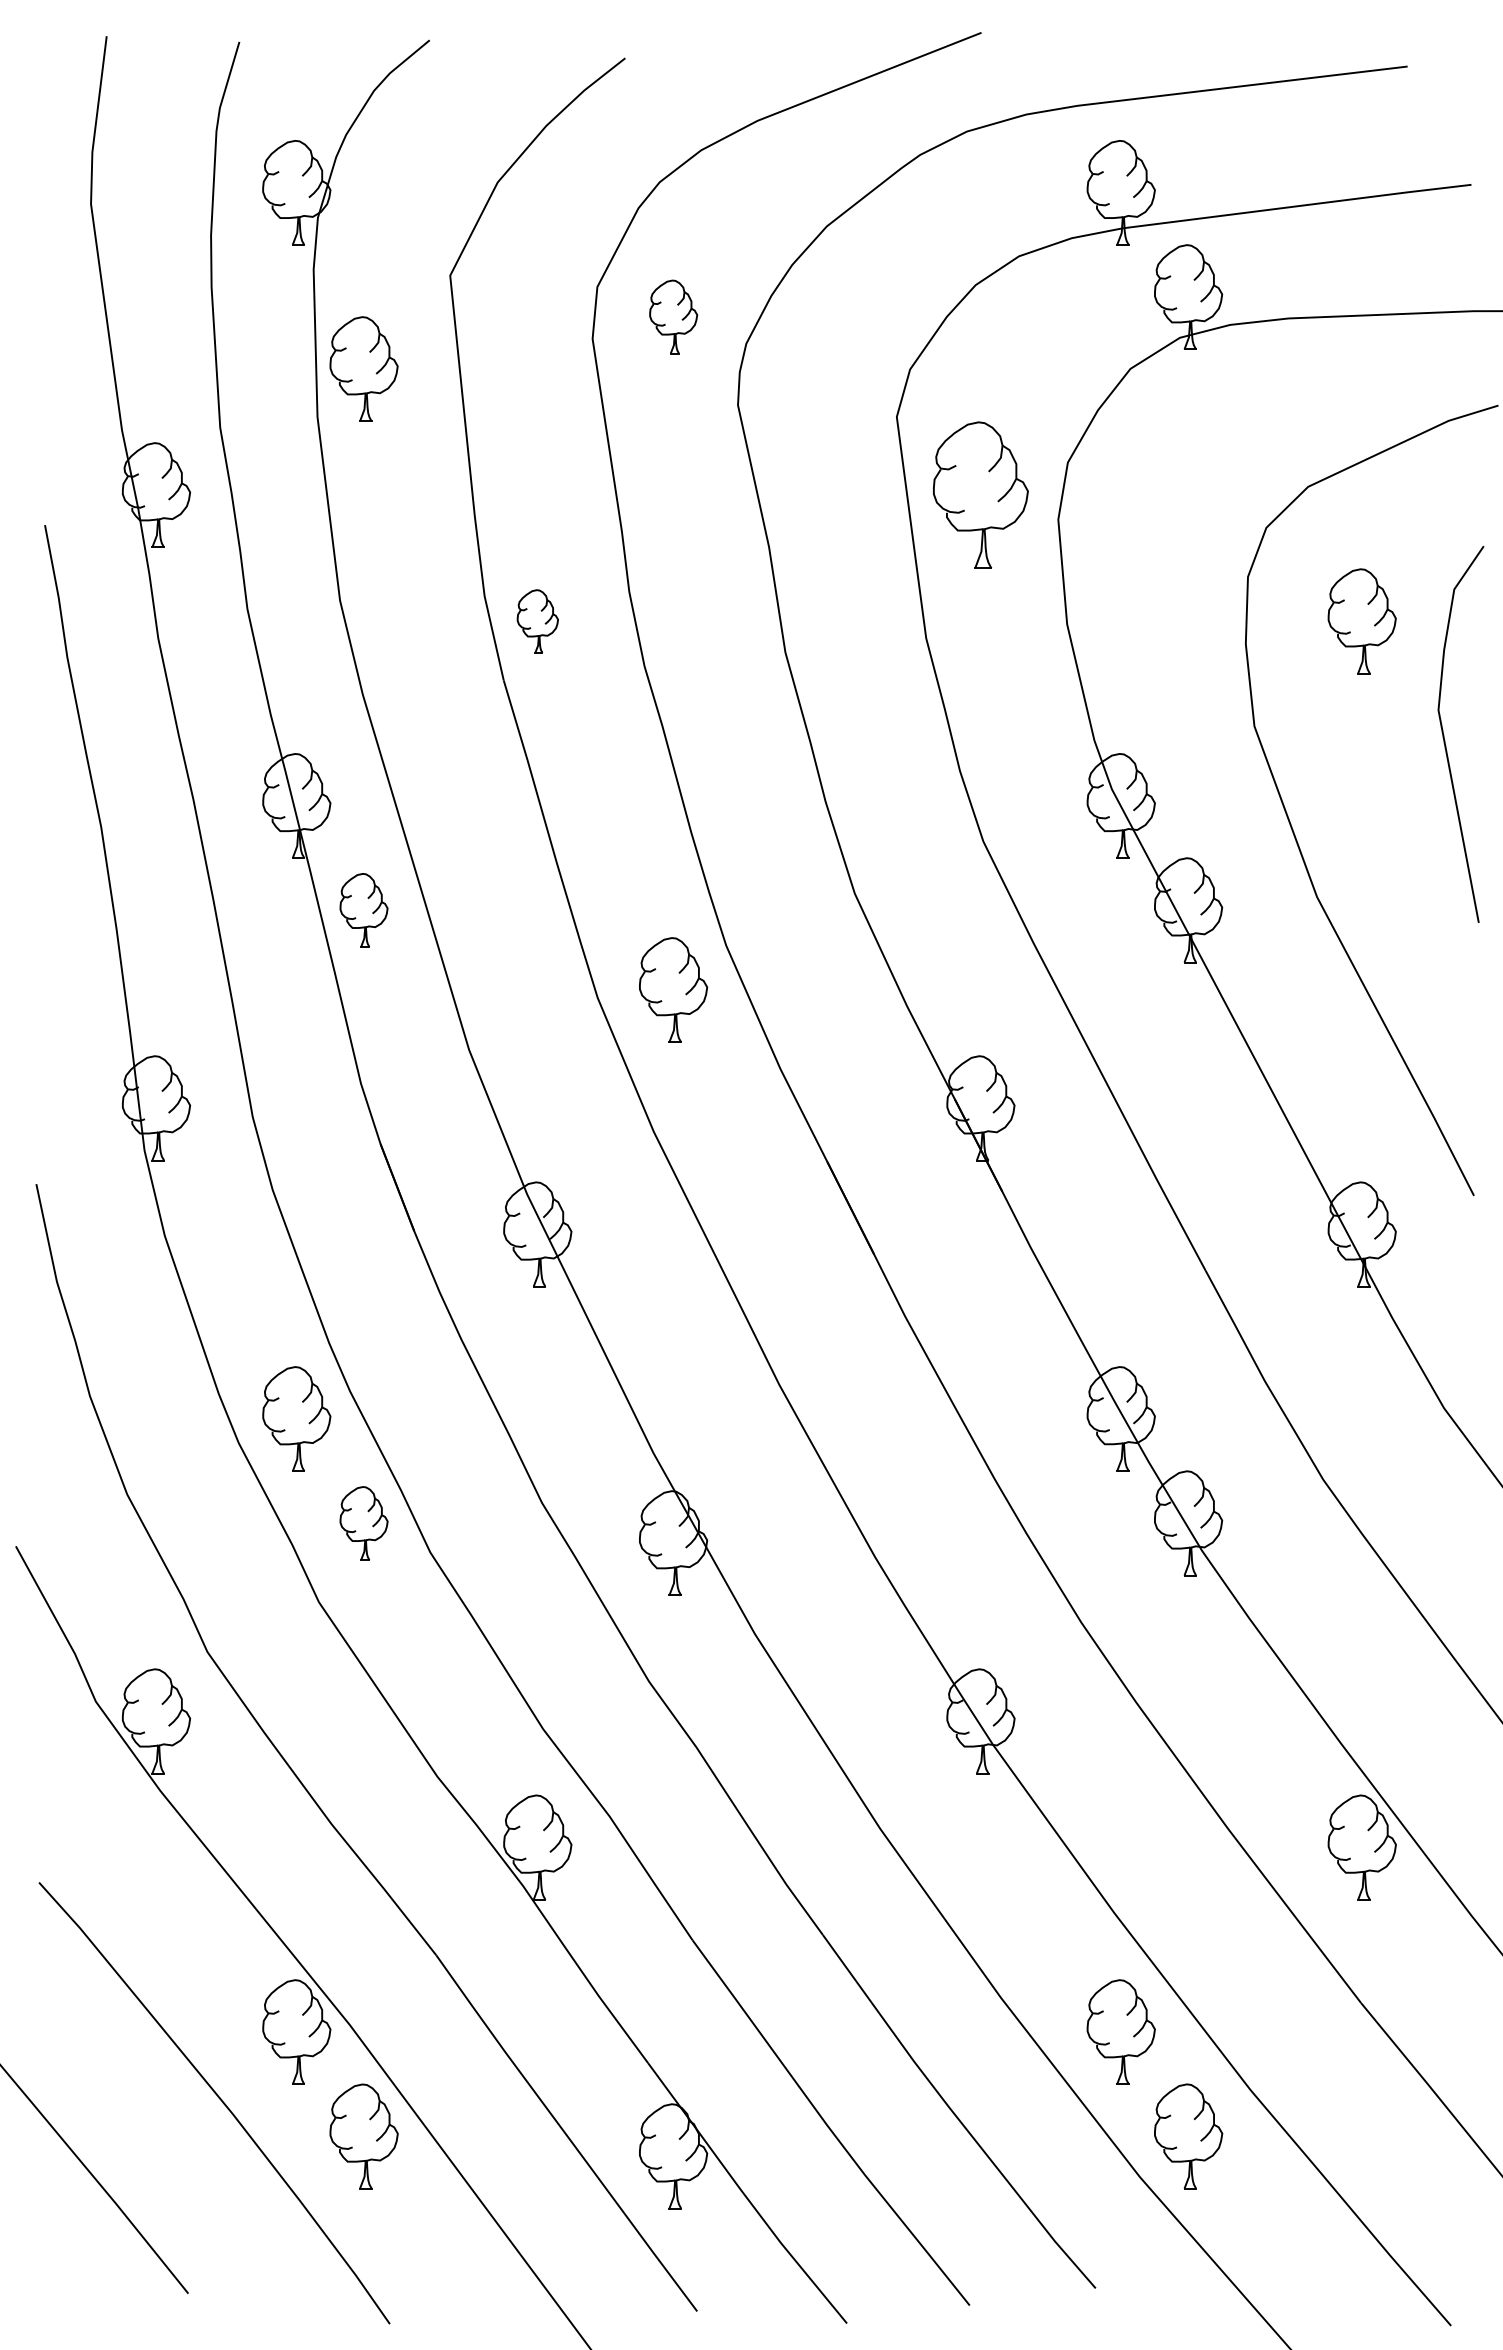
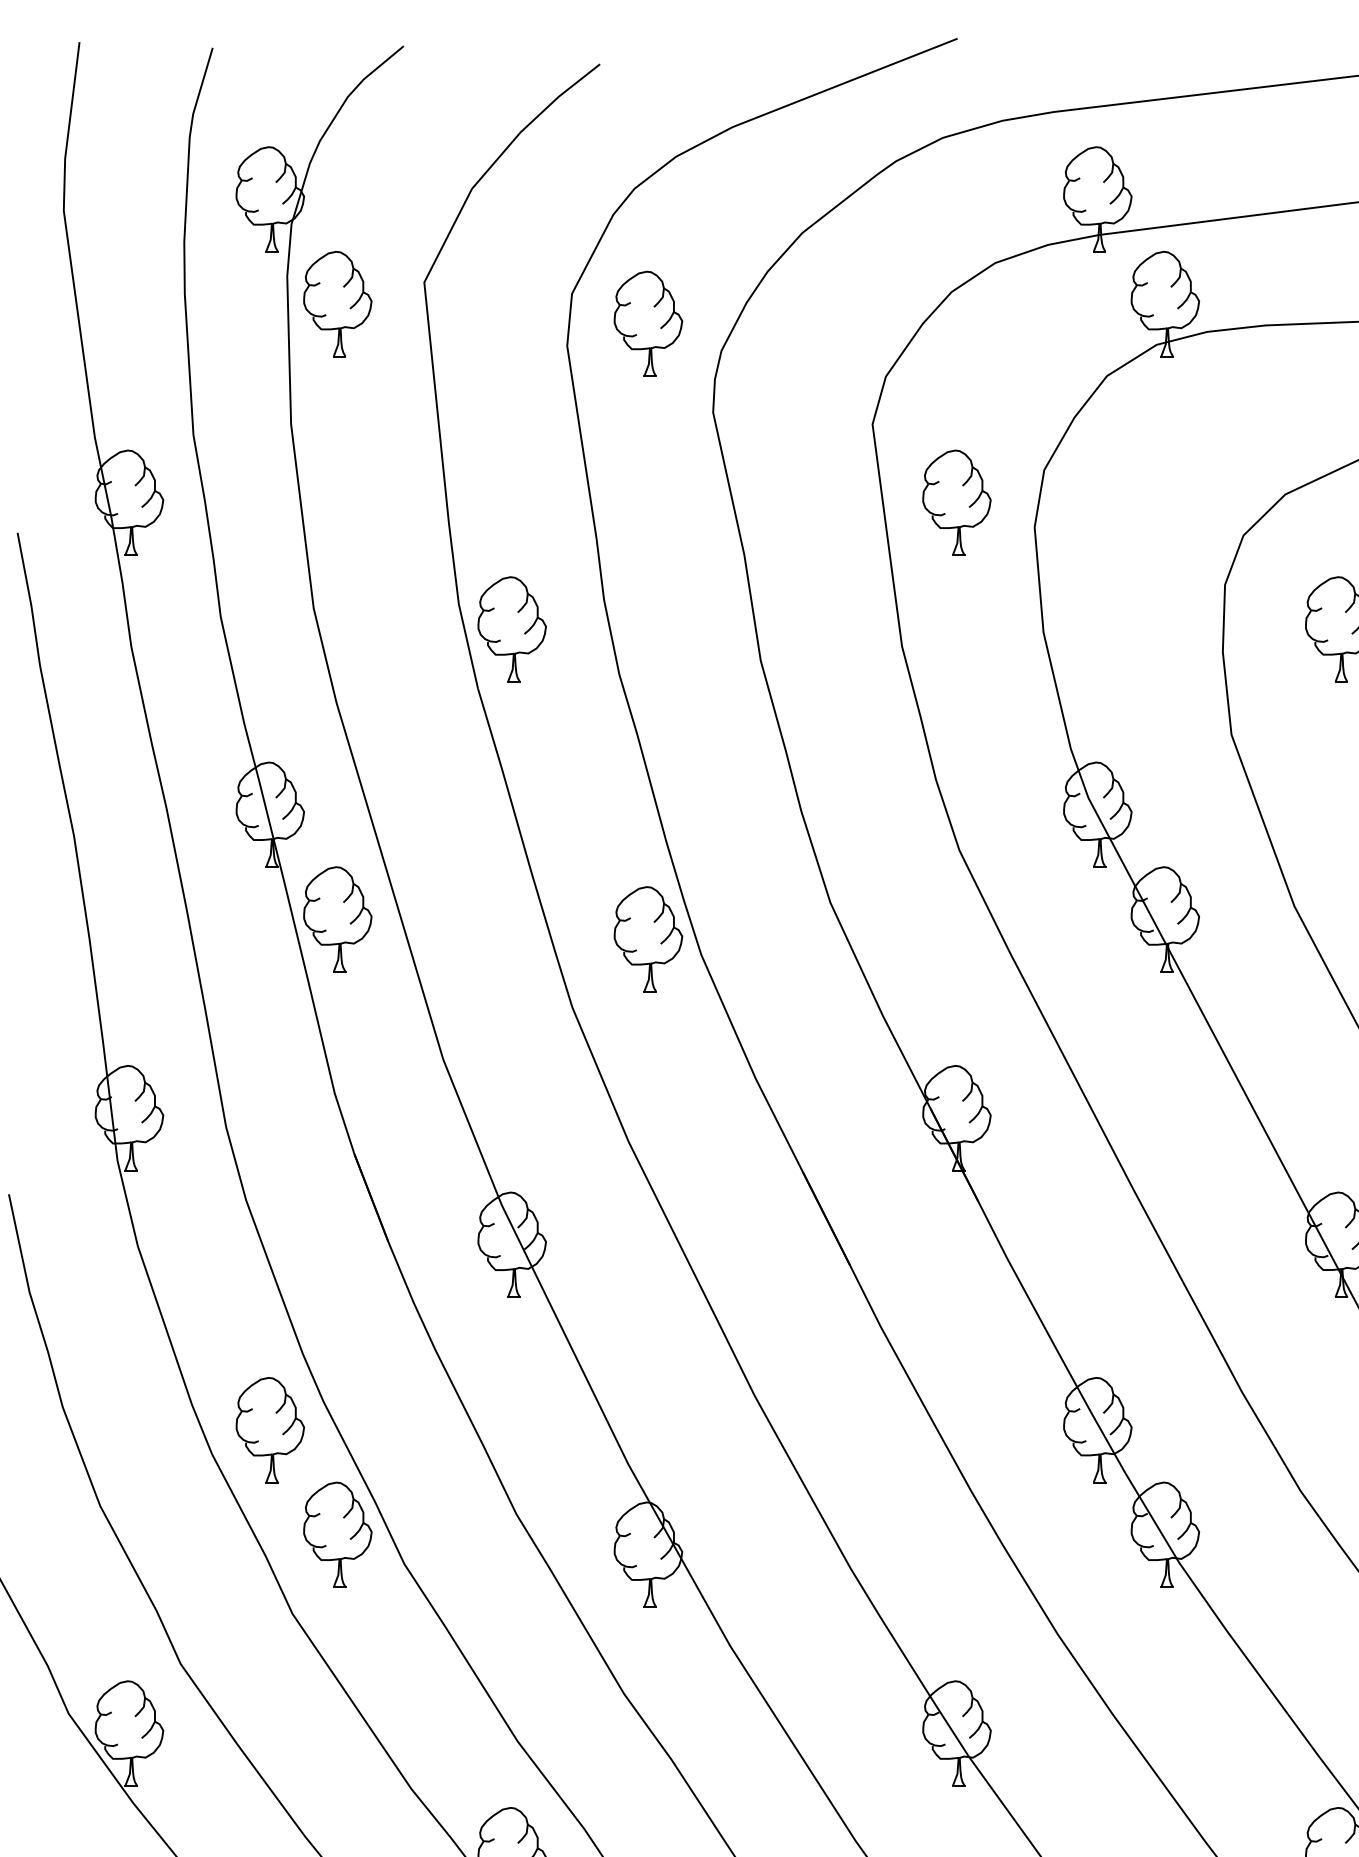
part: (673, 316) -> (648, 323), size x1.43
part: (363, 368) -> (337, 303), moved
part: (980, 494) -> (956, 502), size x0.71
part: (537, 621) -> (511, 629), size x1.67
part: (363, 910) -> (337, 919), size x1.43
part: (673, 989) -> (648, 938), moved
part: (363, 1523) -> (337, 1534), size x1.43

